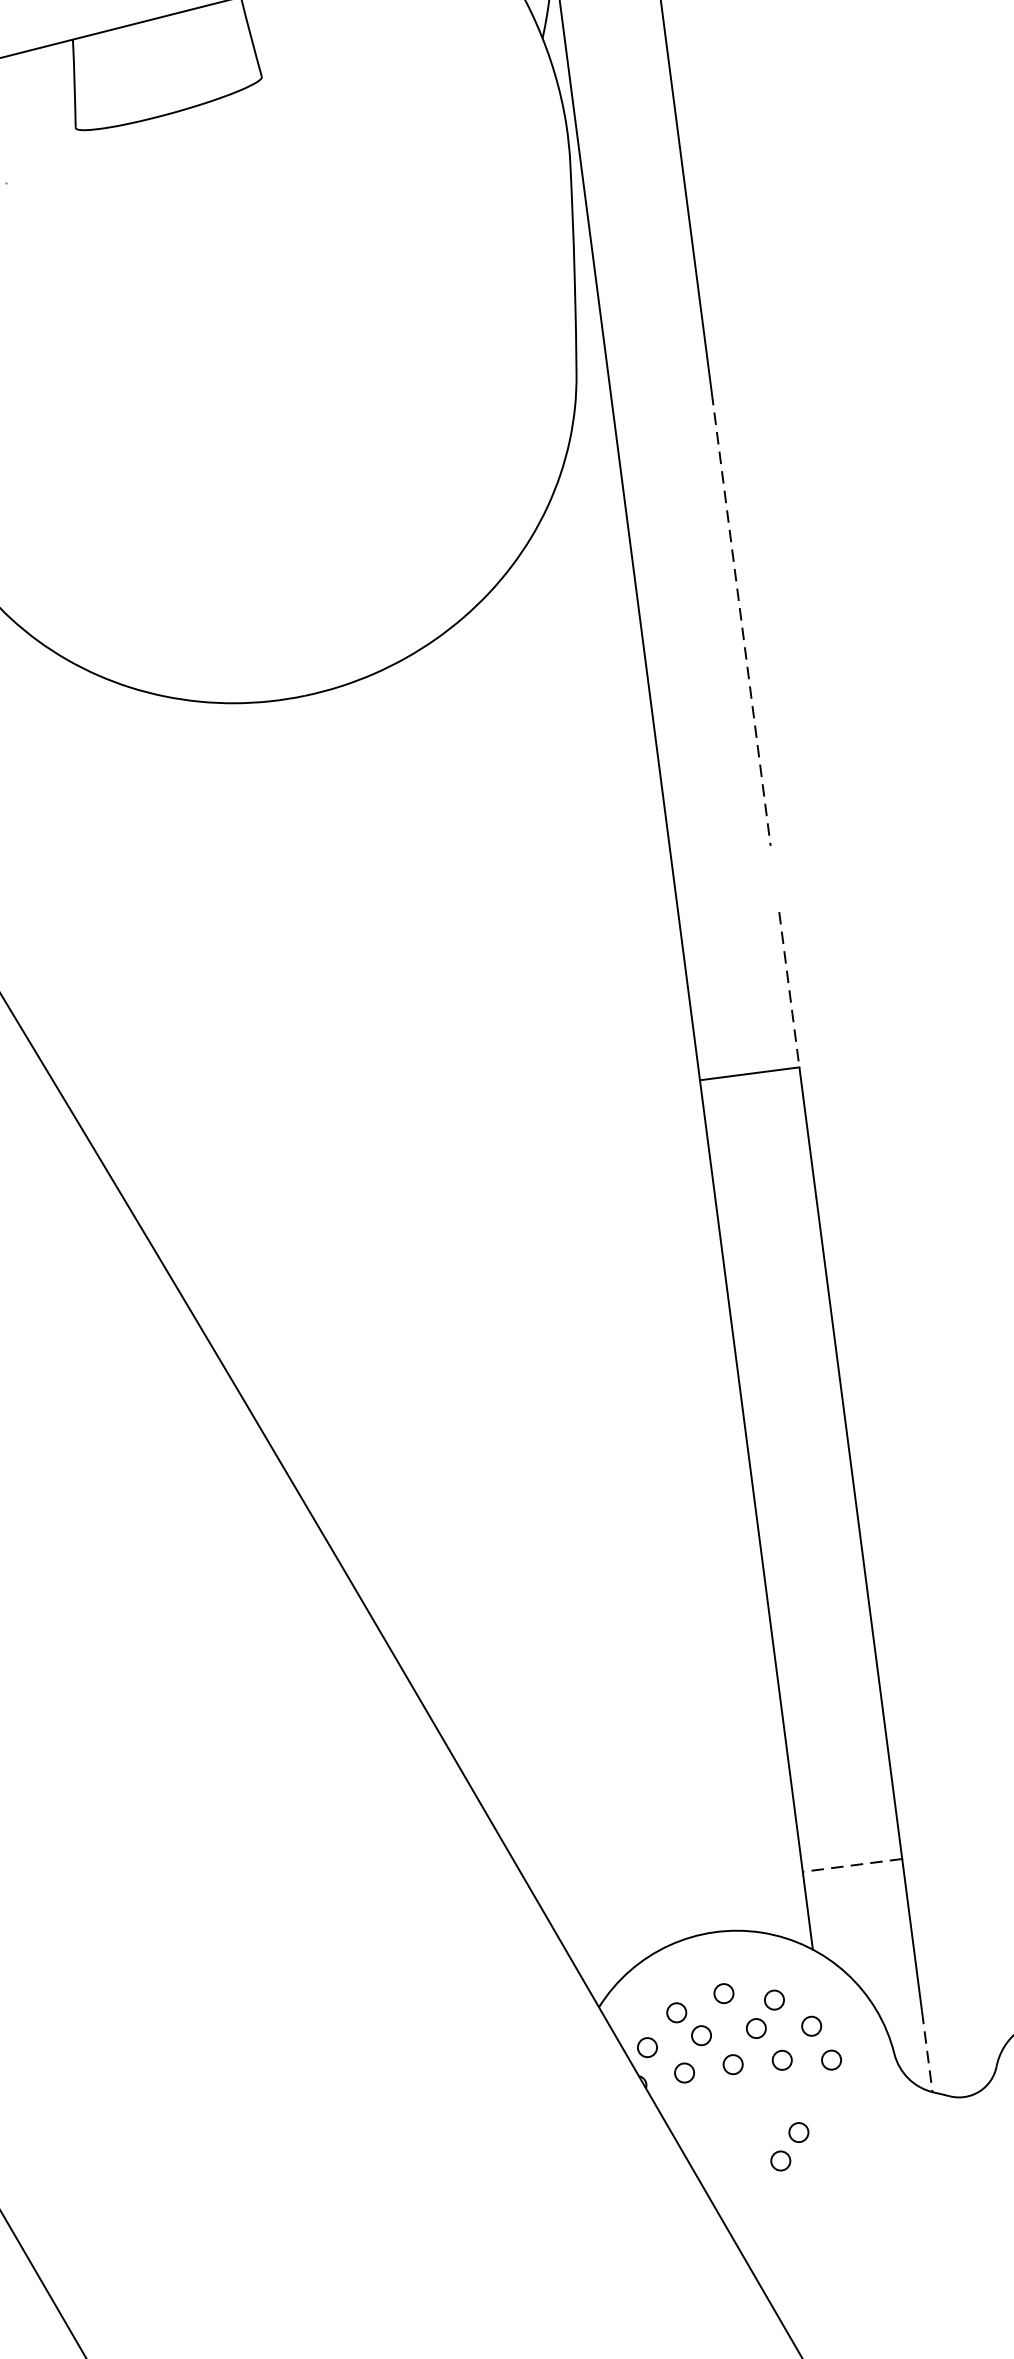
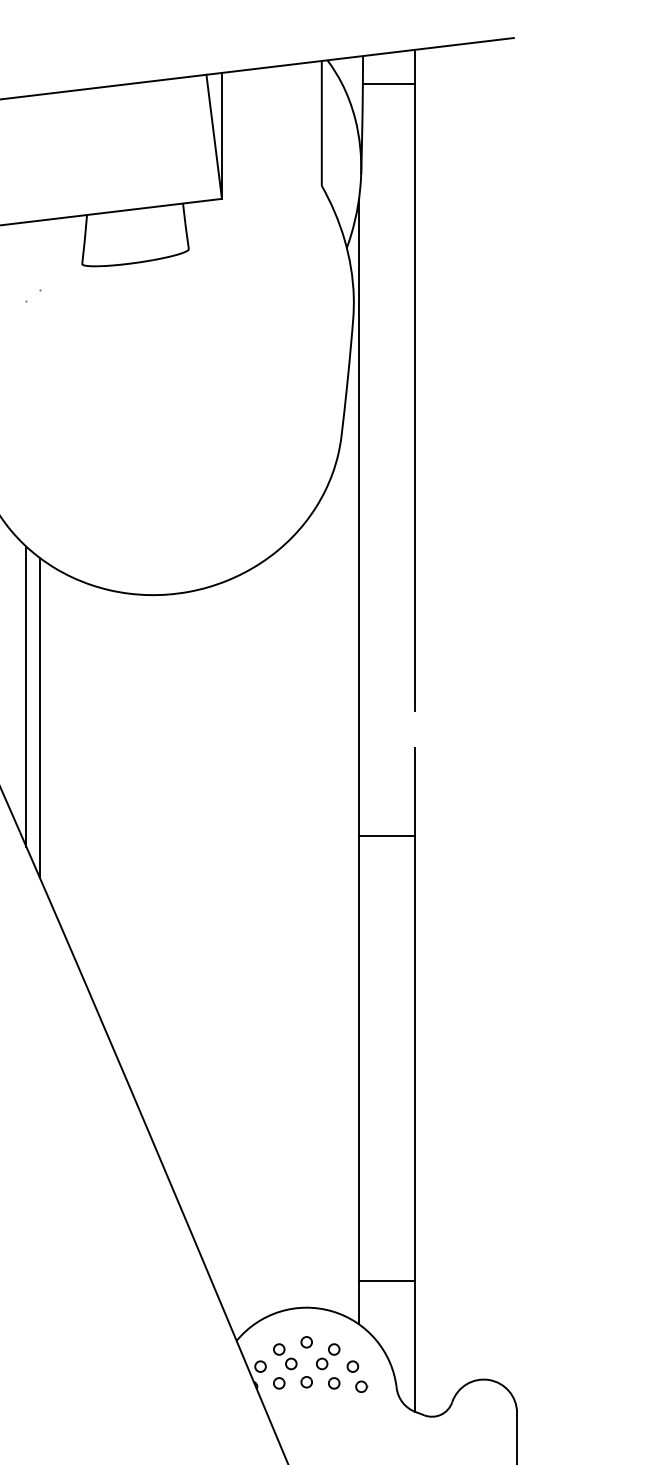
line: (740, 621) -> (414, 584), dashed -> solid
line: (76, 909) -> (26, 696), added
line: (104, 944) -> (39, 717), added
line: (788, 989) -> (414, 791), dashed -> solid
line: (853, 1865) -> (387, 1280), dashed -> solid
line: (926, 2052) -> (414, 1389), dashed -> solid
part: (790, 2146) -> (332, 1431), removed

